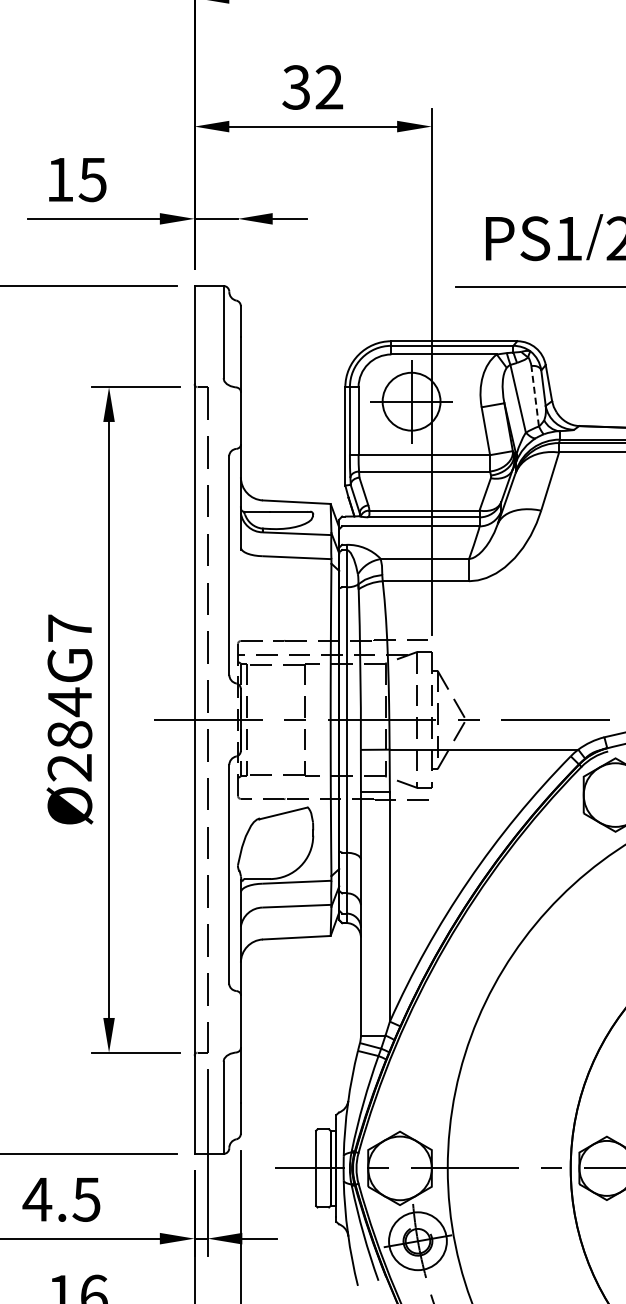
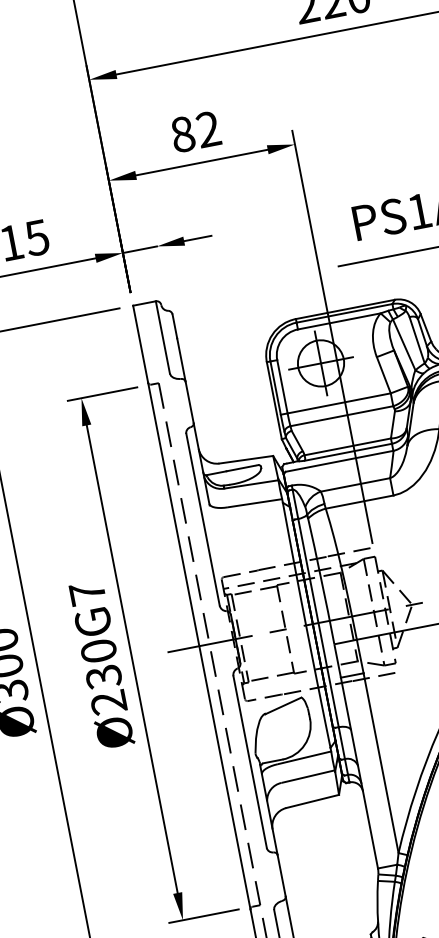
text: (296, 87) -> (182, 134), 32 -> 82
line: (535, 395) -> (417, 339), dashed -> solid
text: (69, 718) -> (100, 664), Ø284G7 -> Ø230G7

